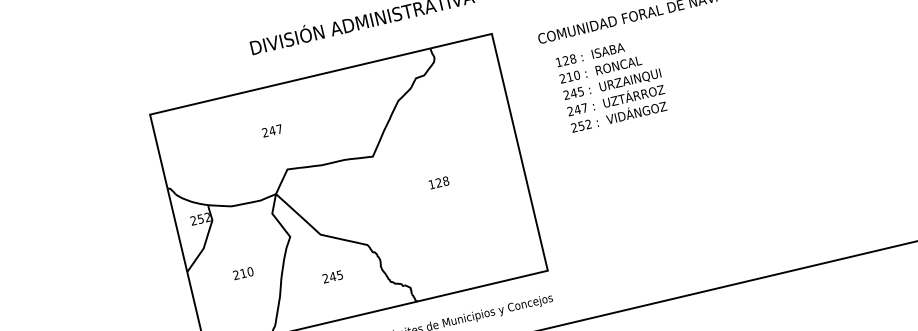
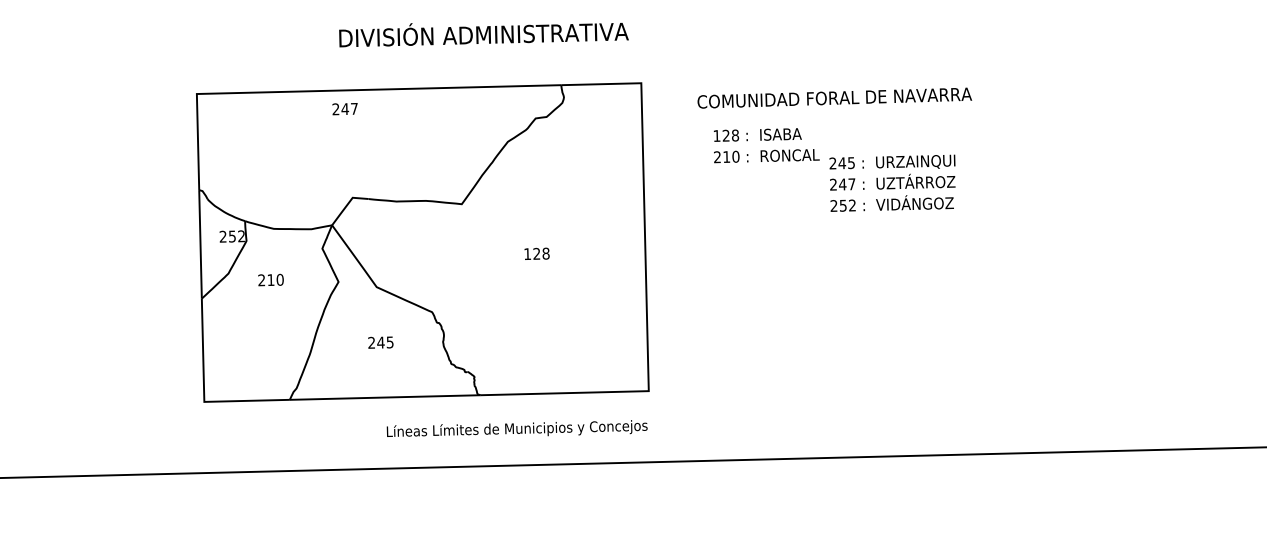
text: (615, 100) -> (892, 182), moved
text: (271, 131) -> (344, 109), moved
text: (242, 273) -> (270, 279), moved

